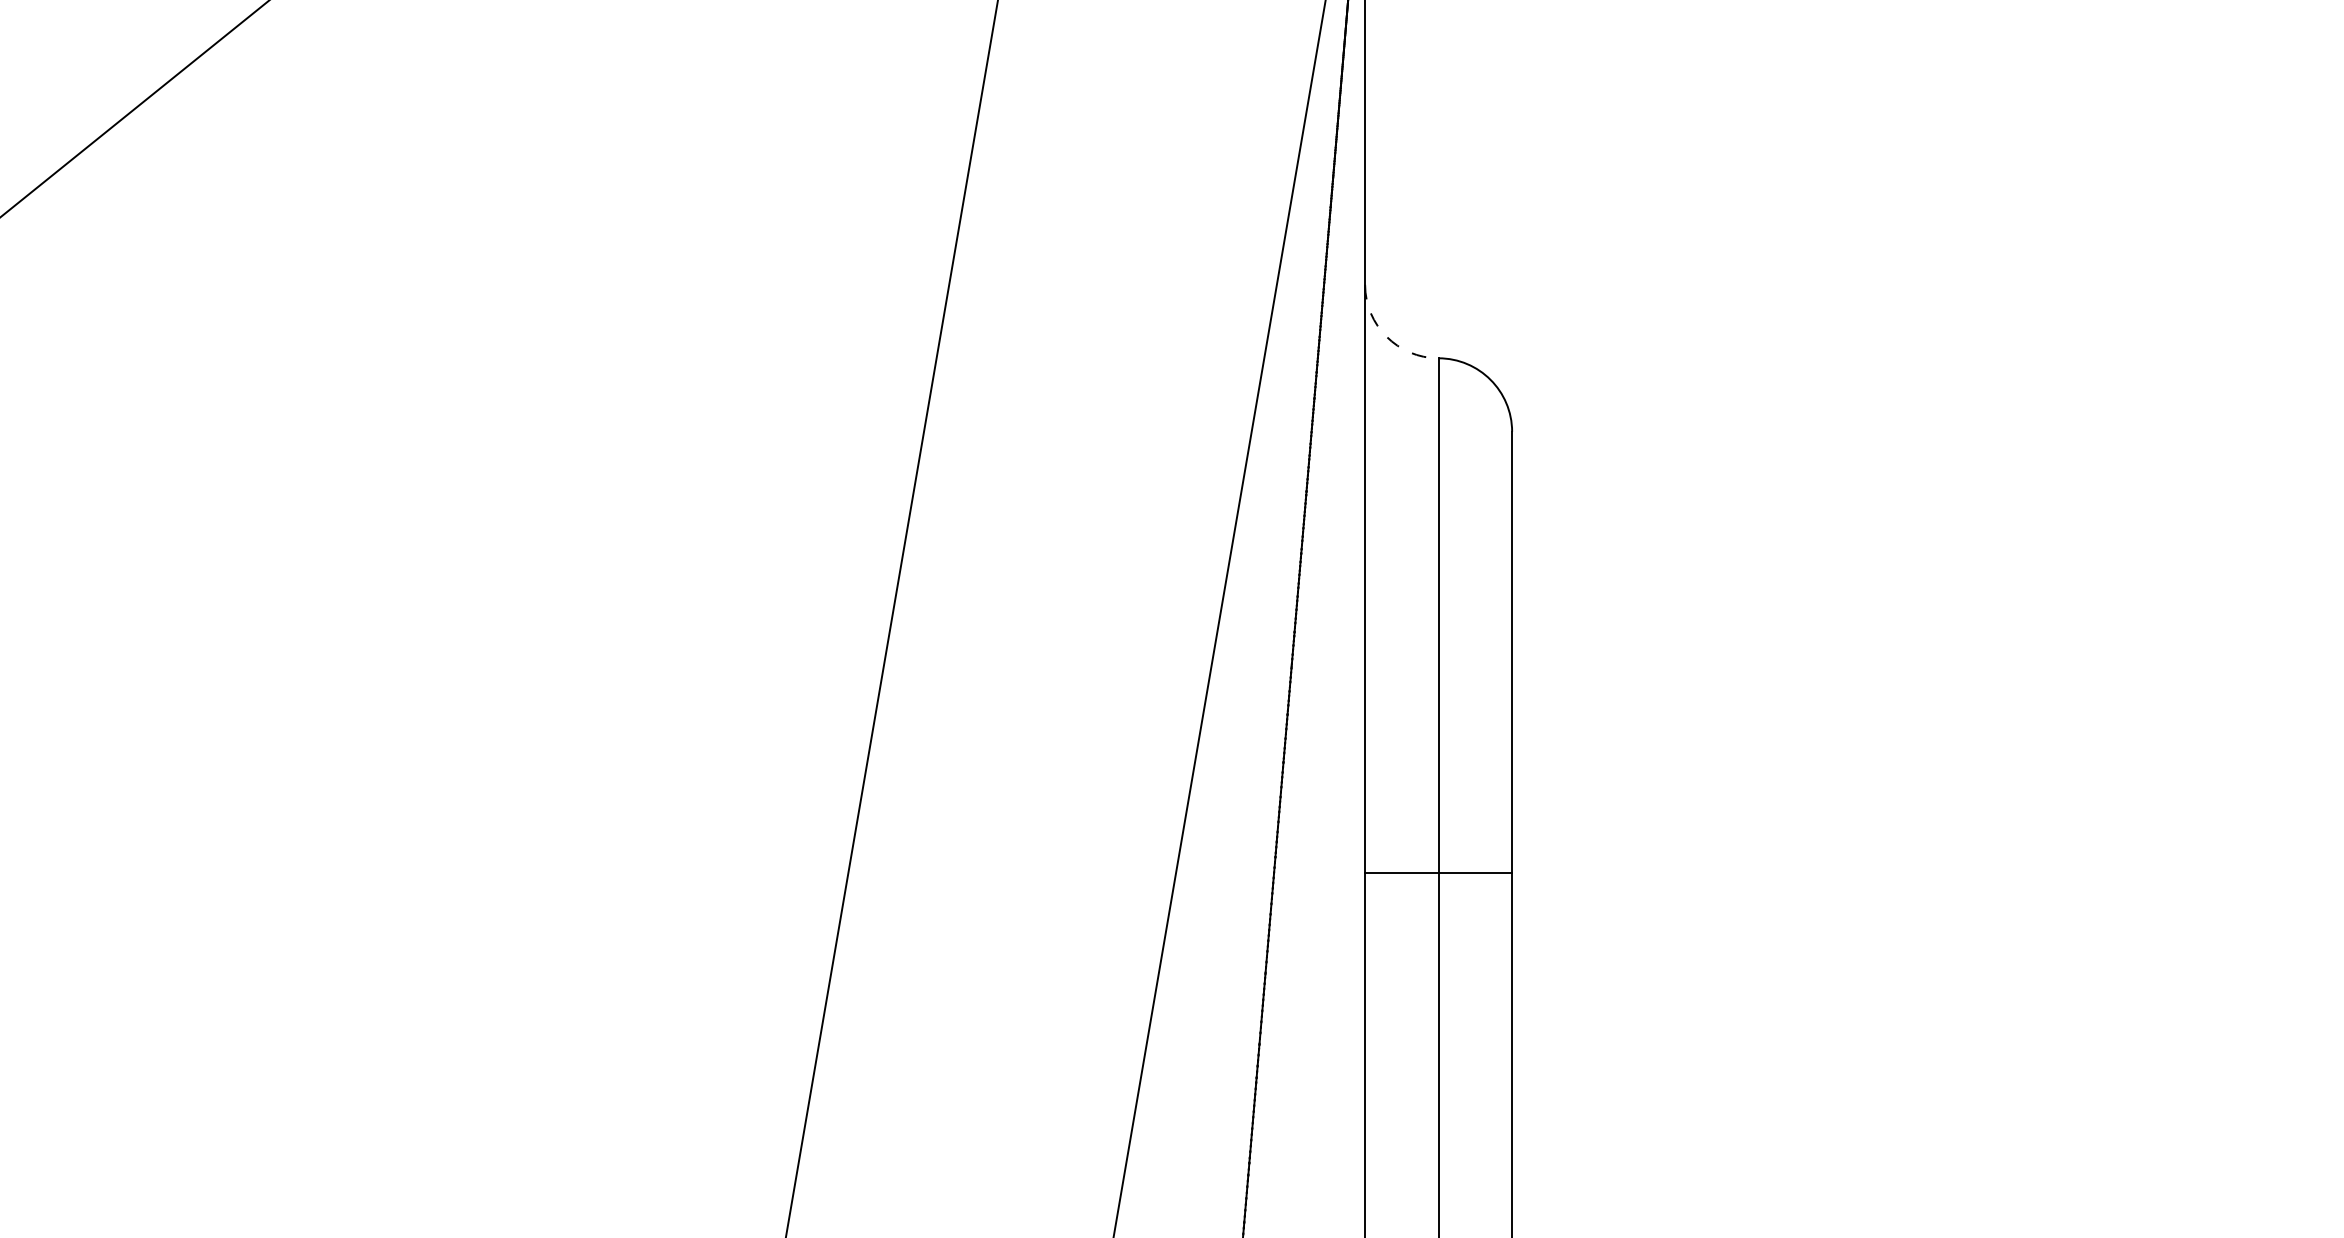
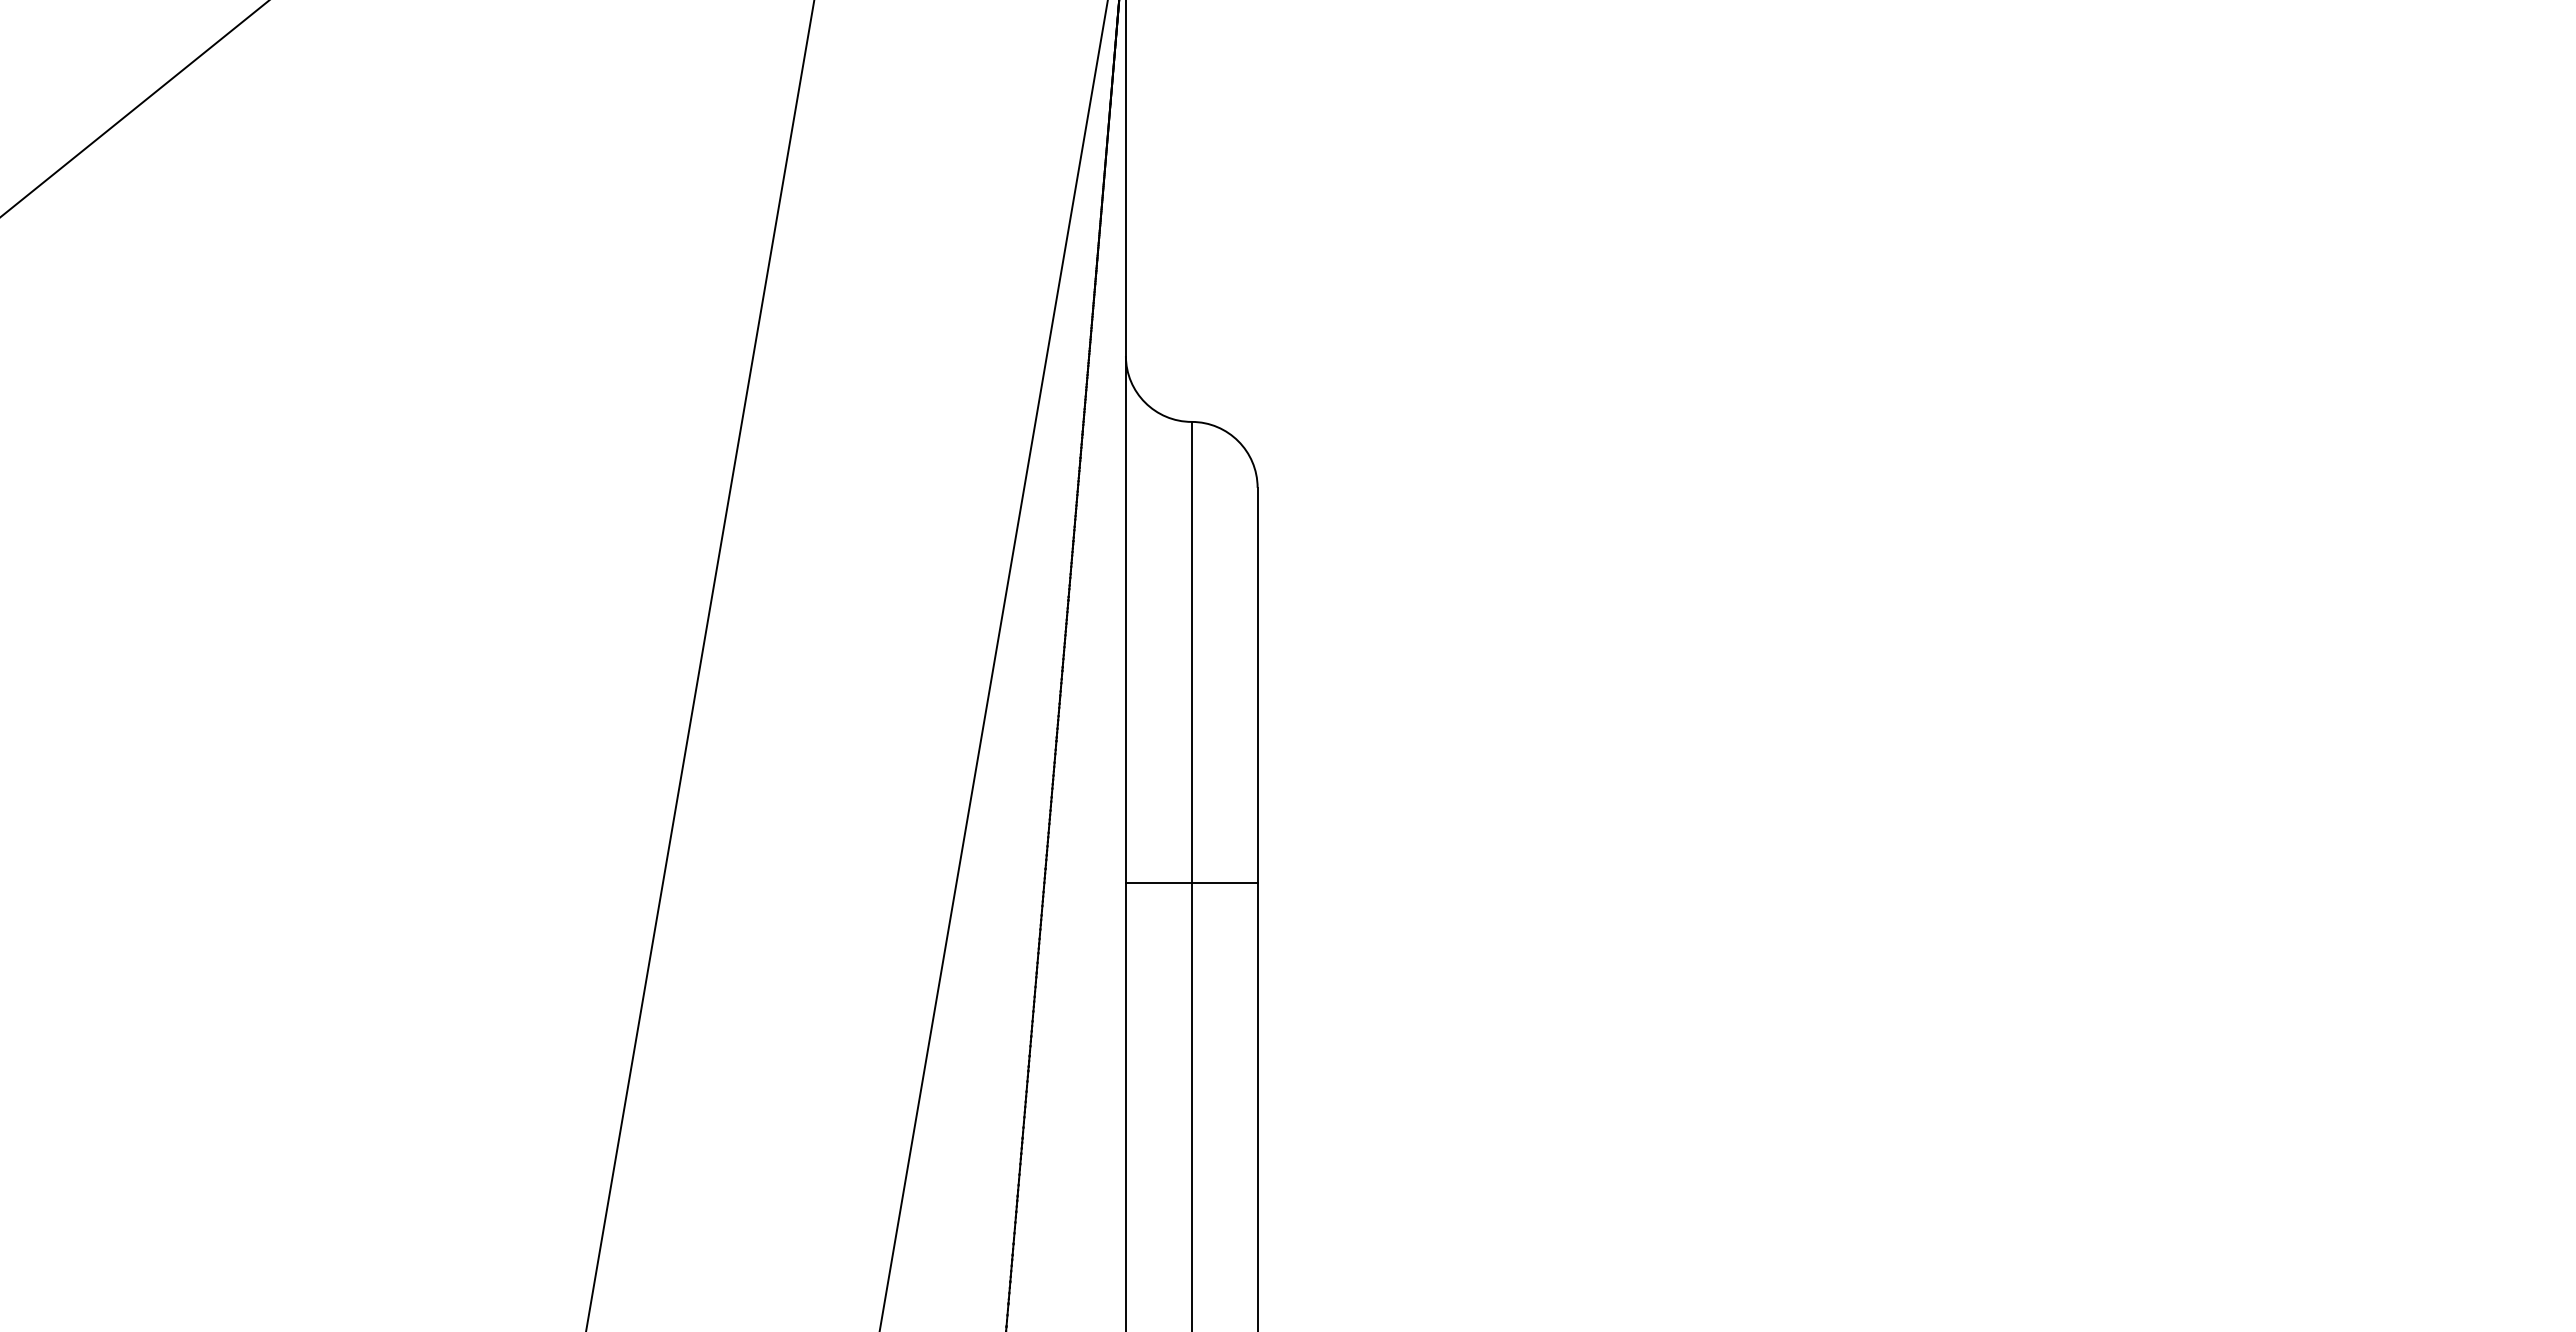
arc: (1386, 336) -> (1145, 402), dashed -> solid

